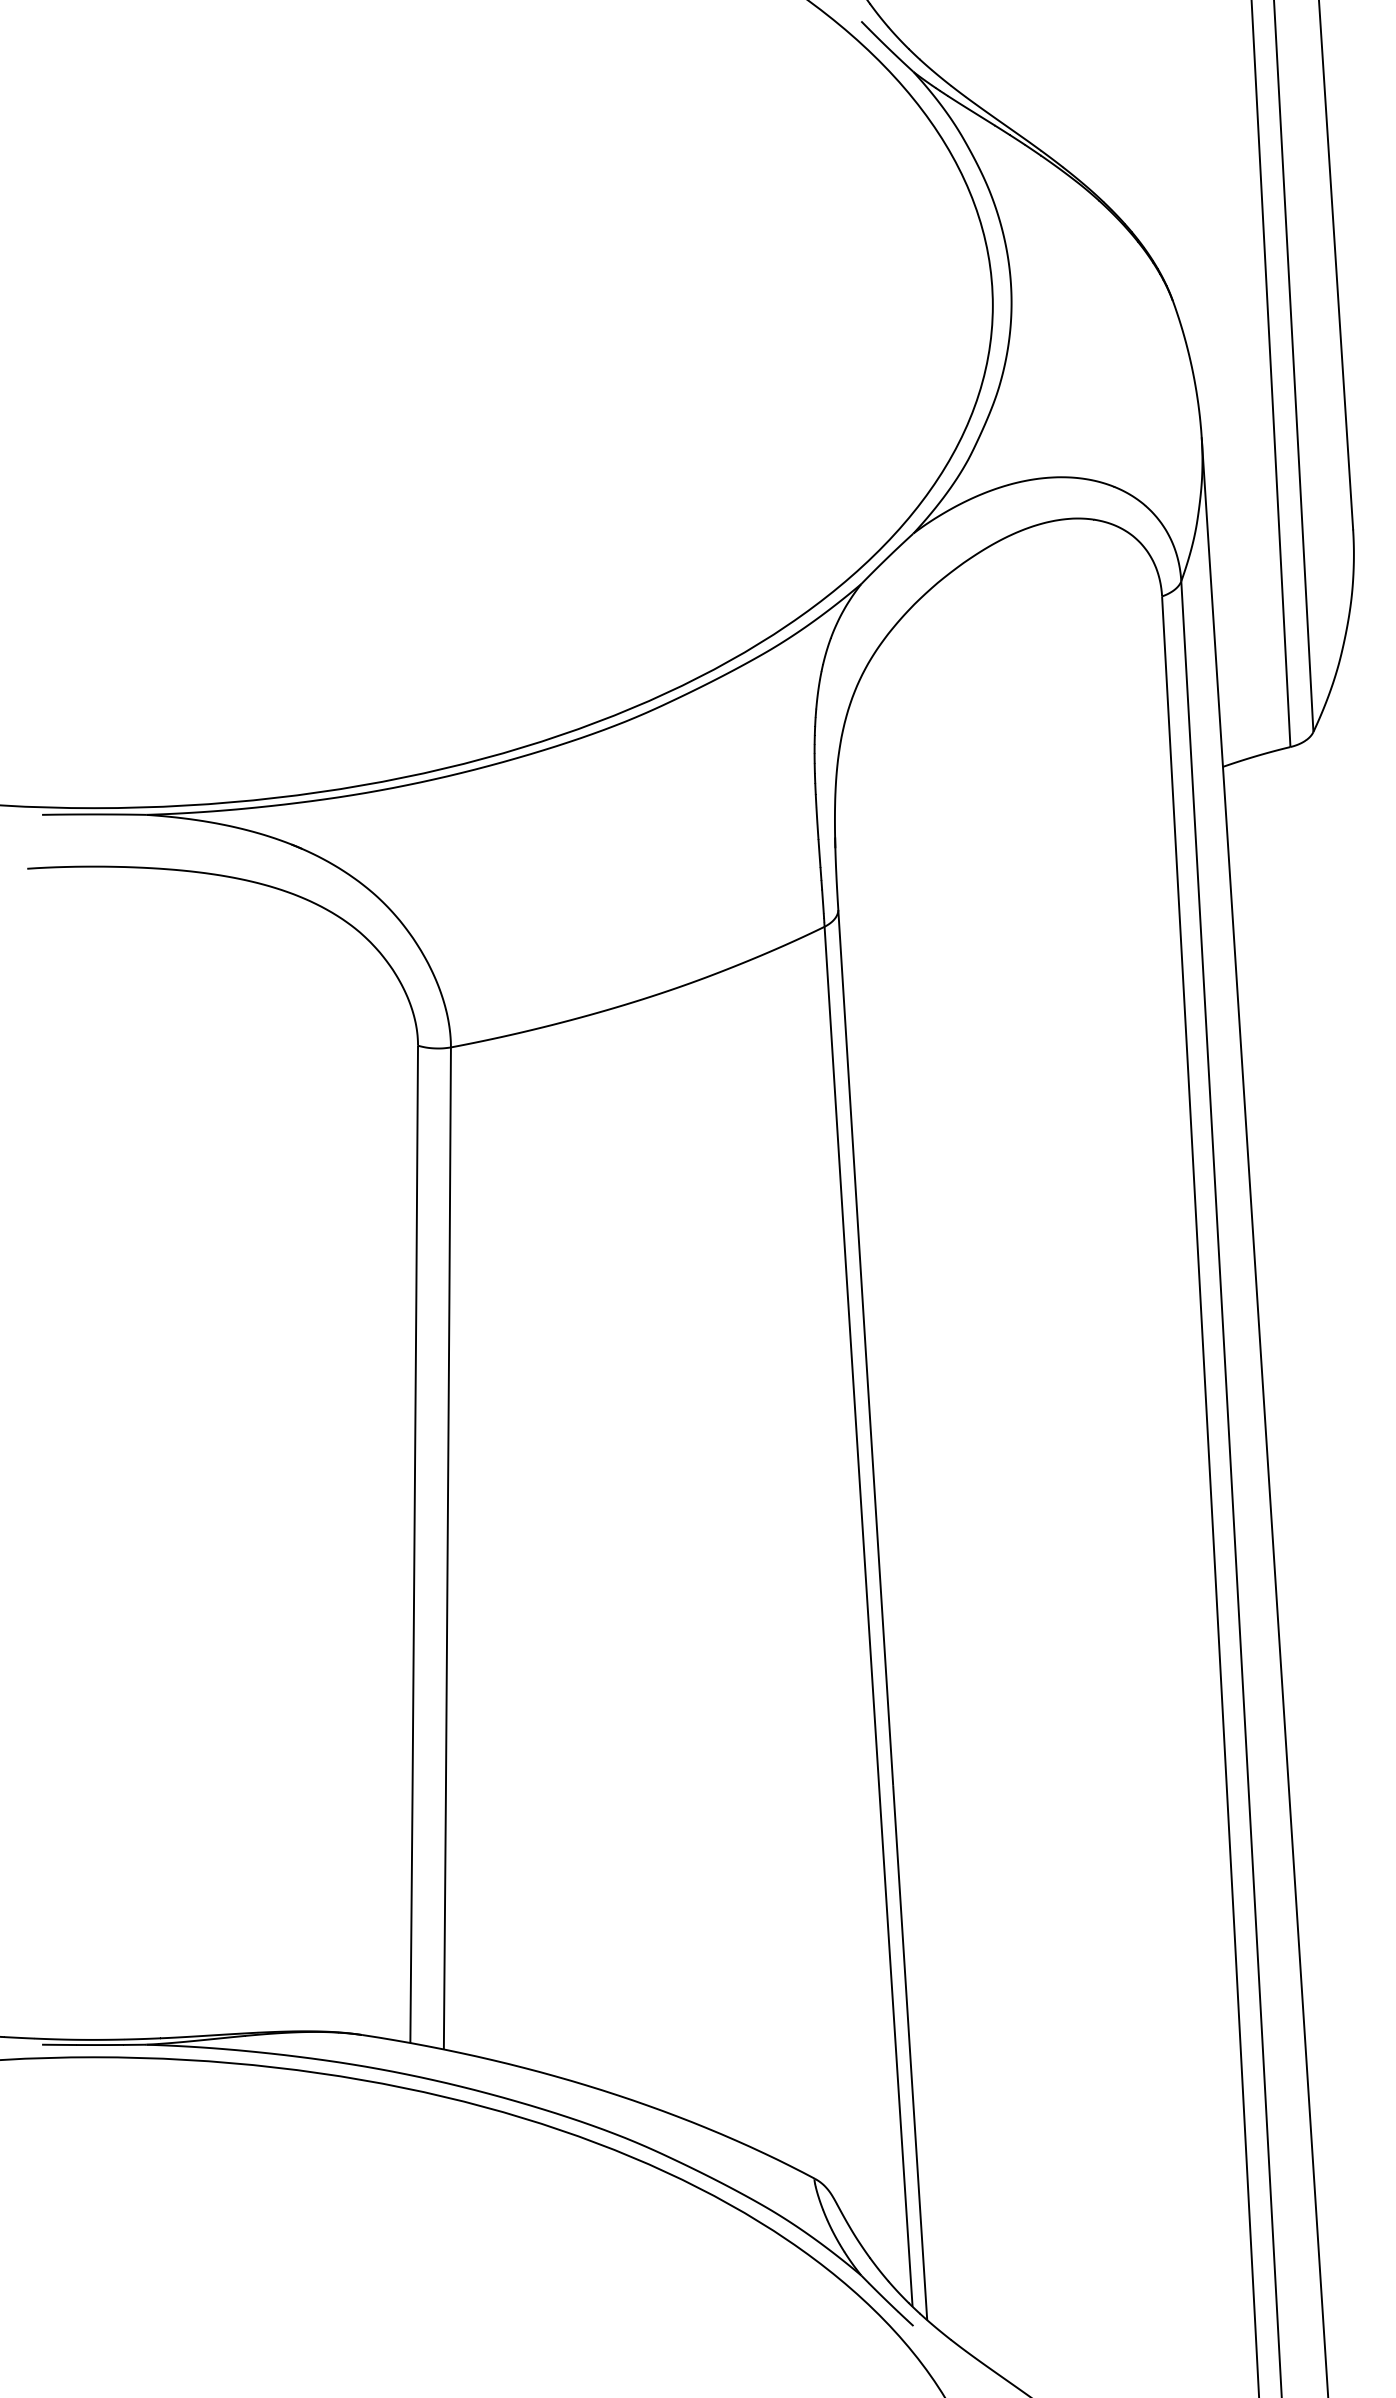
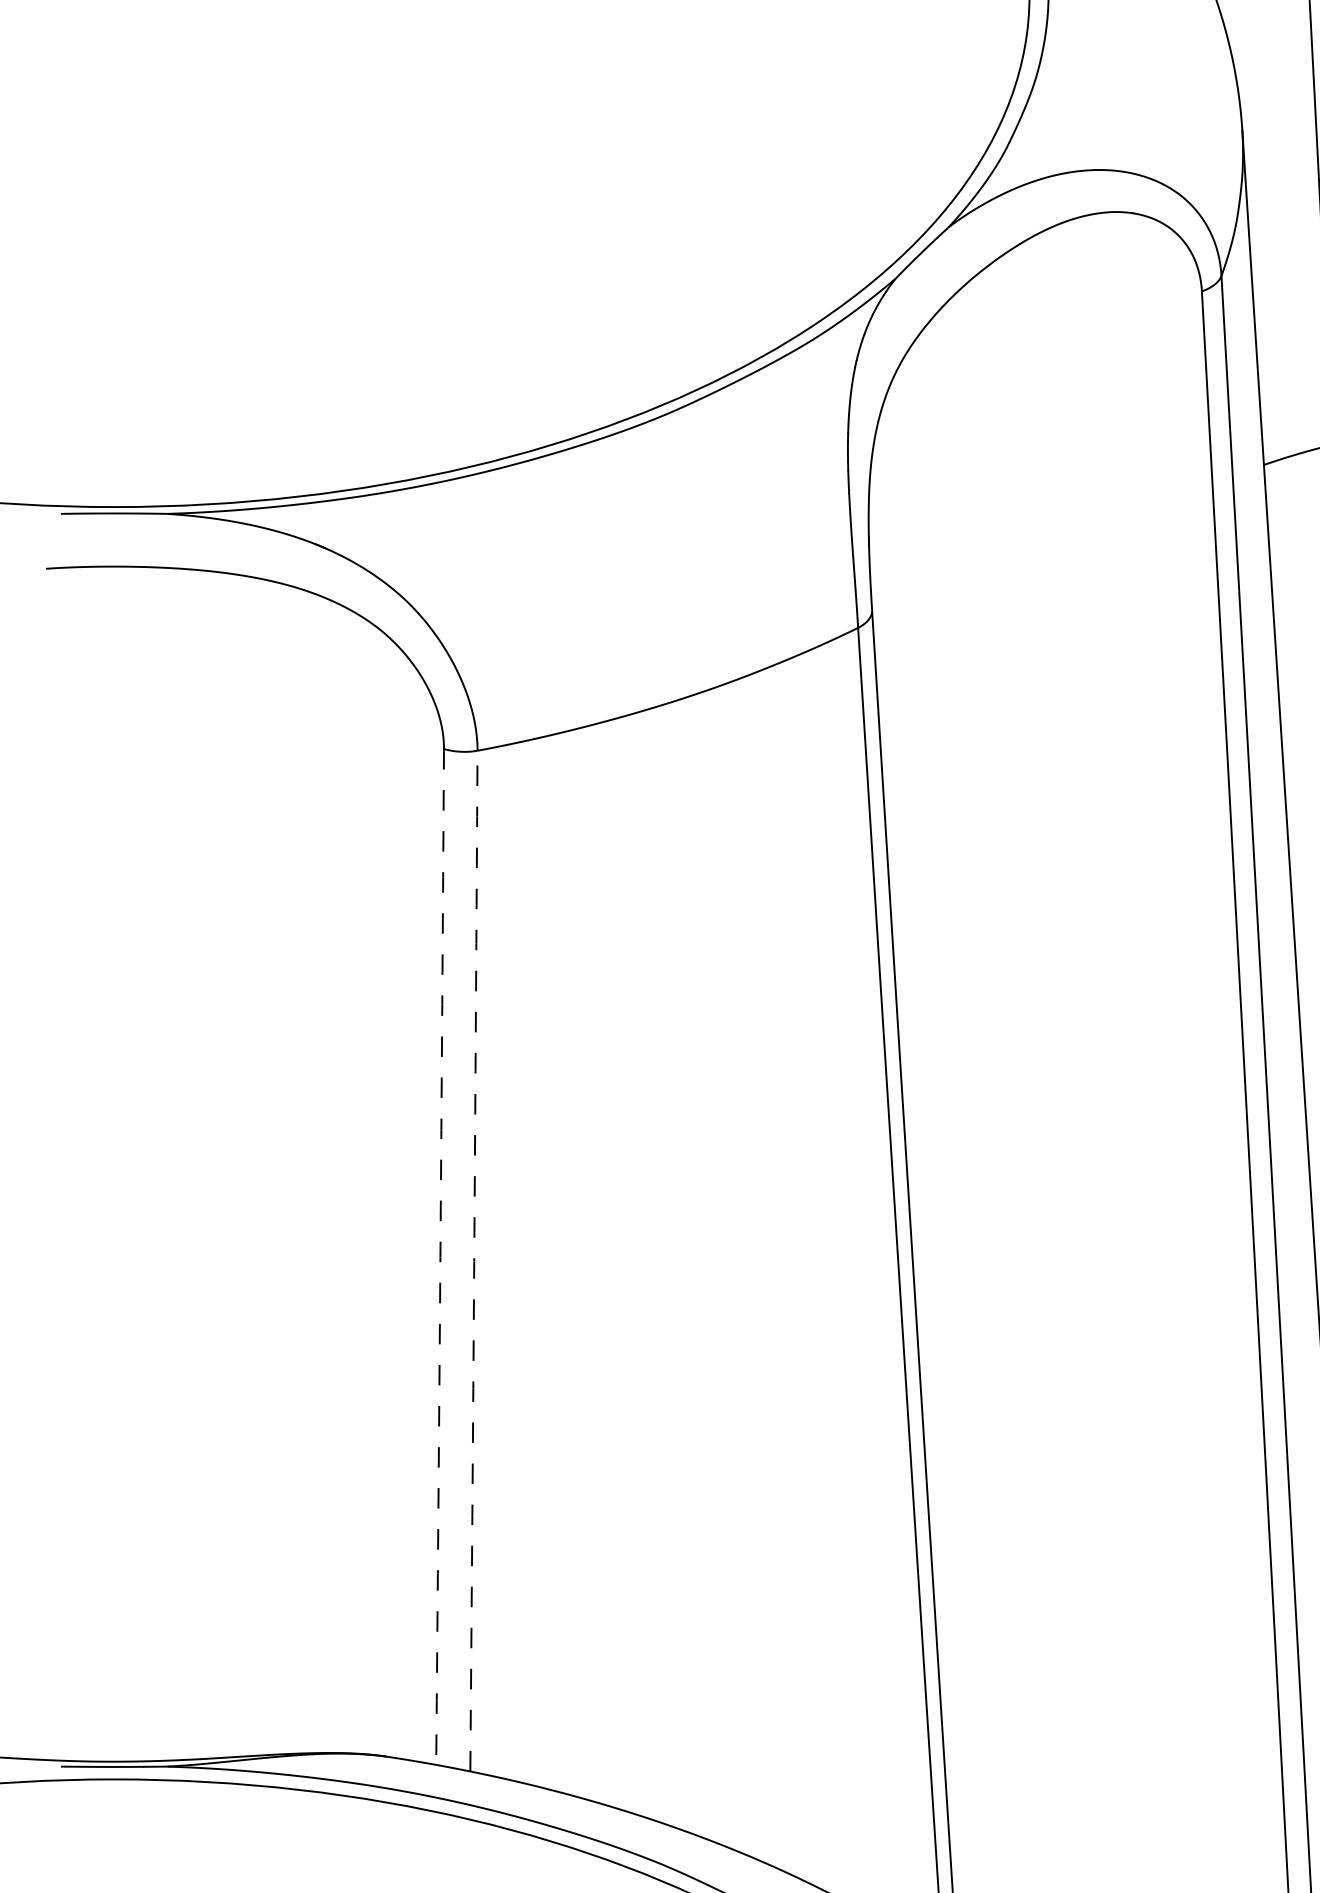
line: (414, 1544) -> (440, 1257), solid -> dashed
line: (447, 1548) -> (474, 1261), solid -> dashed

